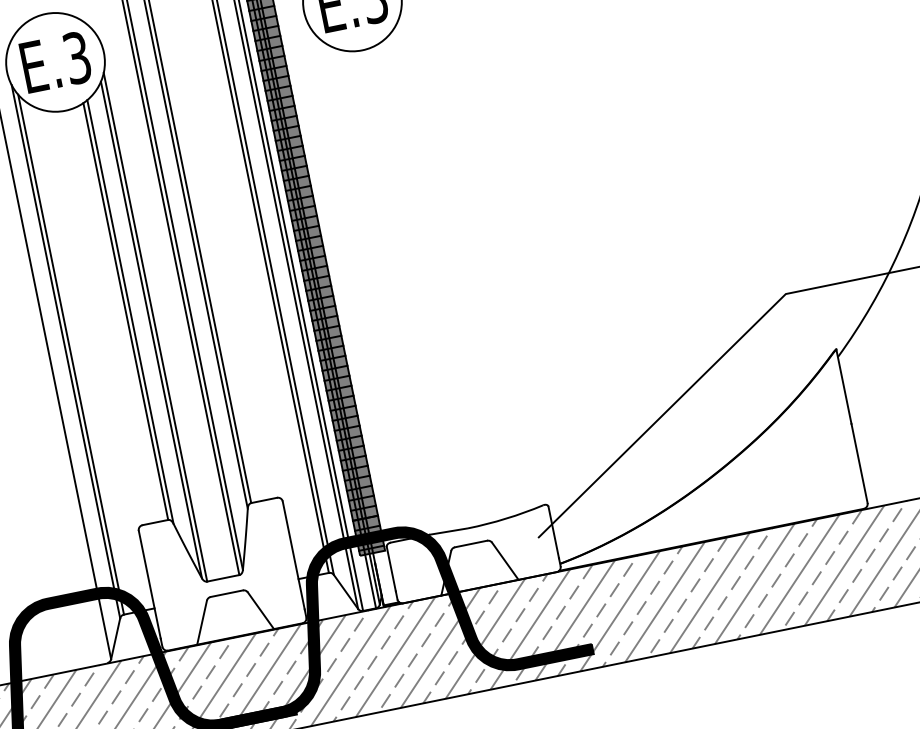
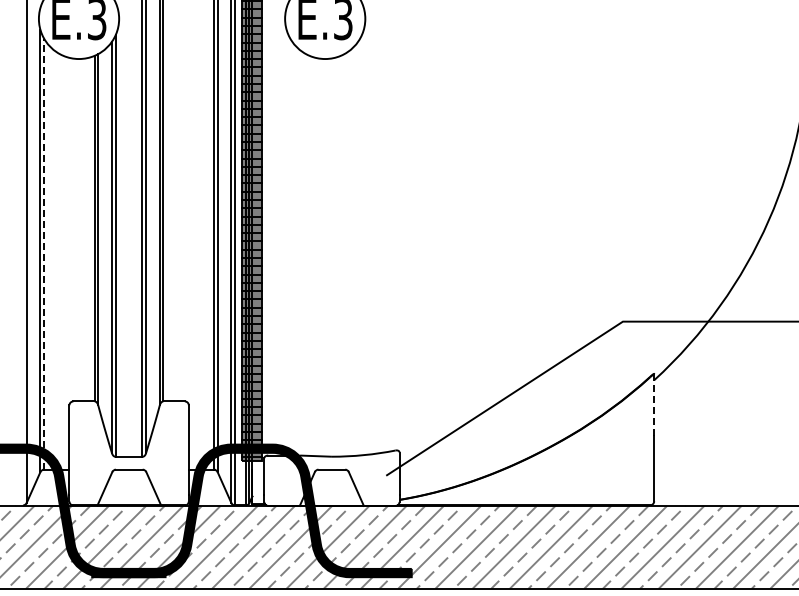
line: (71, 355) -> (44, 254), solid -> dashed
line: (844, 386) -> (654, 404), solid -> dashed

